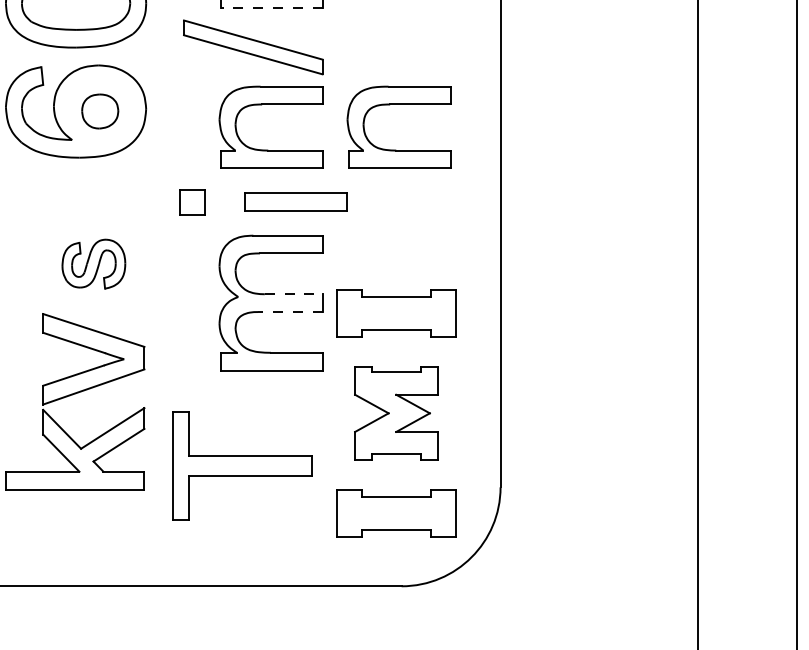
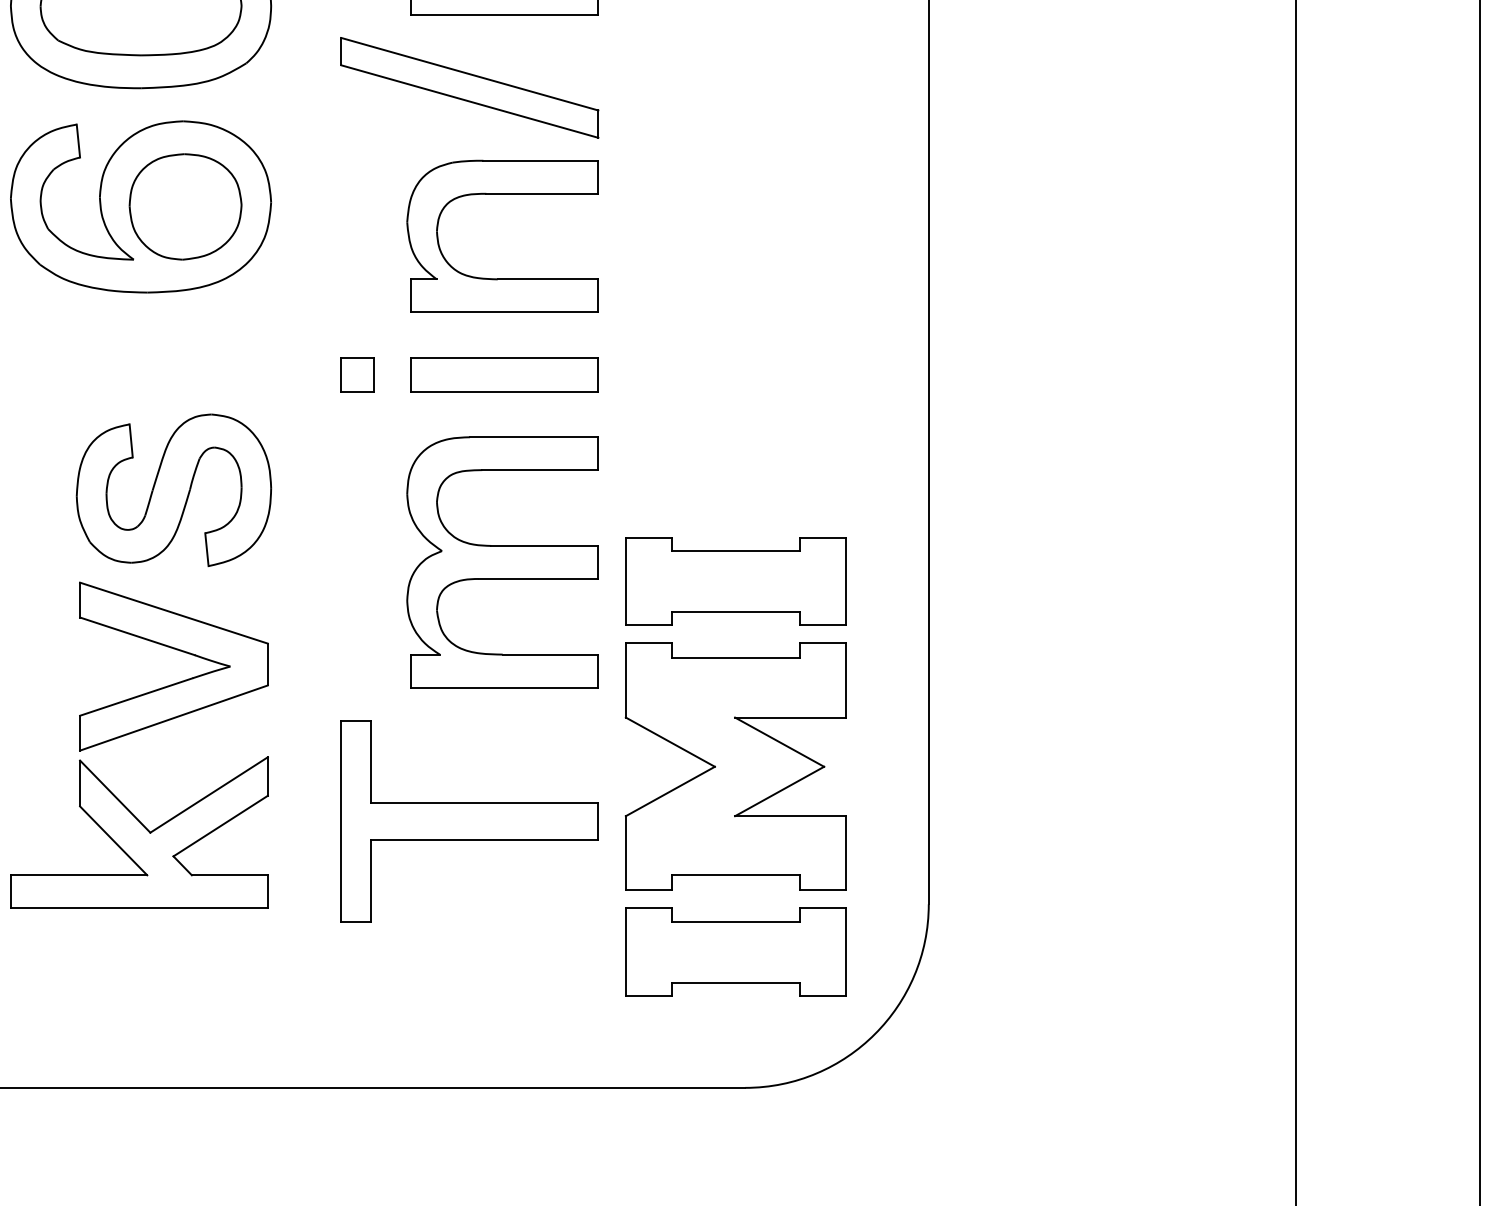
line: (271, 8) -> (503, 15), dashed -> solid
part: (398, 104) -> (739, 193), removed
part: (100, 111) -> (186, 206), size x1.67
part: (192, 201) -> (357, 373), size x0.71
part: (295, 201) -> (503, 373), moved
part: (93, 263) -> (173, 488), size x1.67
line: (293, 294) -> (544, 546), dashed -> solid
line: (289, 312) -> (537, 579), dashed -> solid
part: (396, 413) -> (735, 767), size x1.43
part: (242, 465) -> (470, 821), moved

